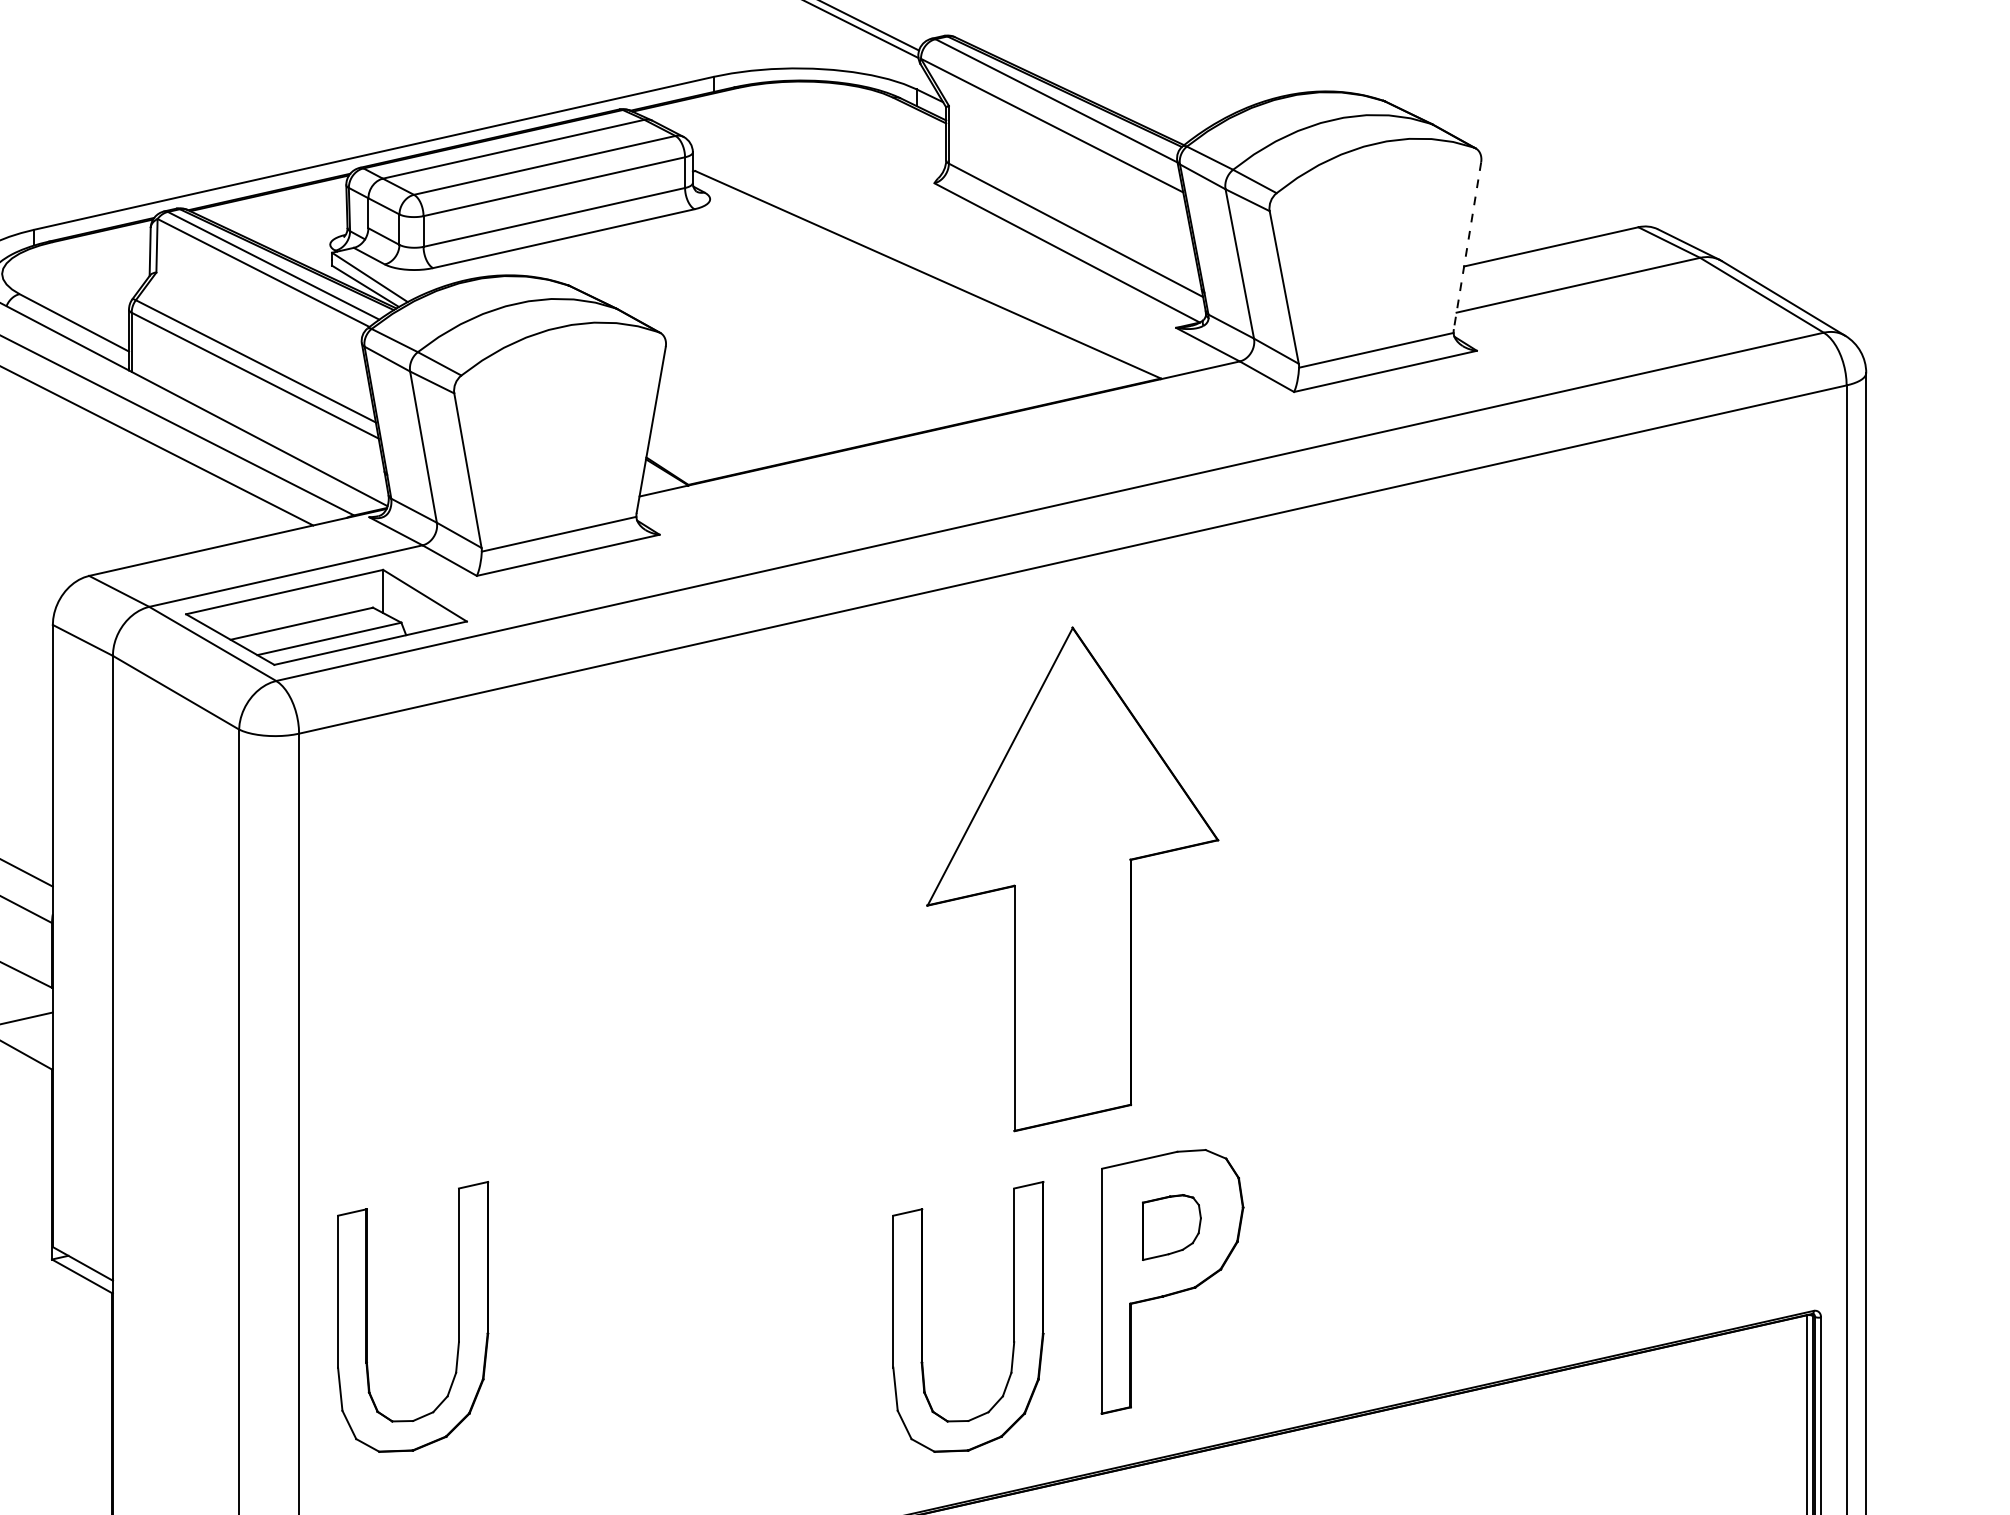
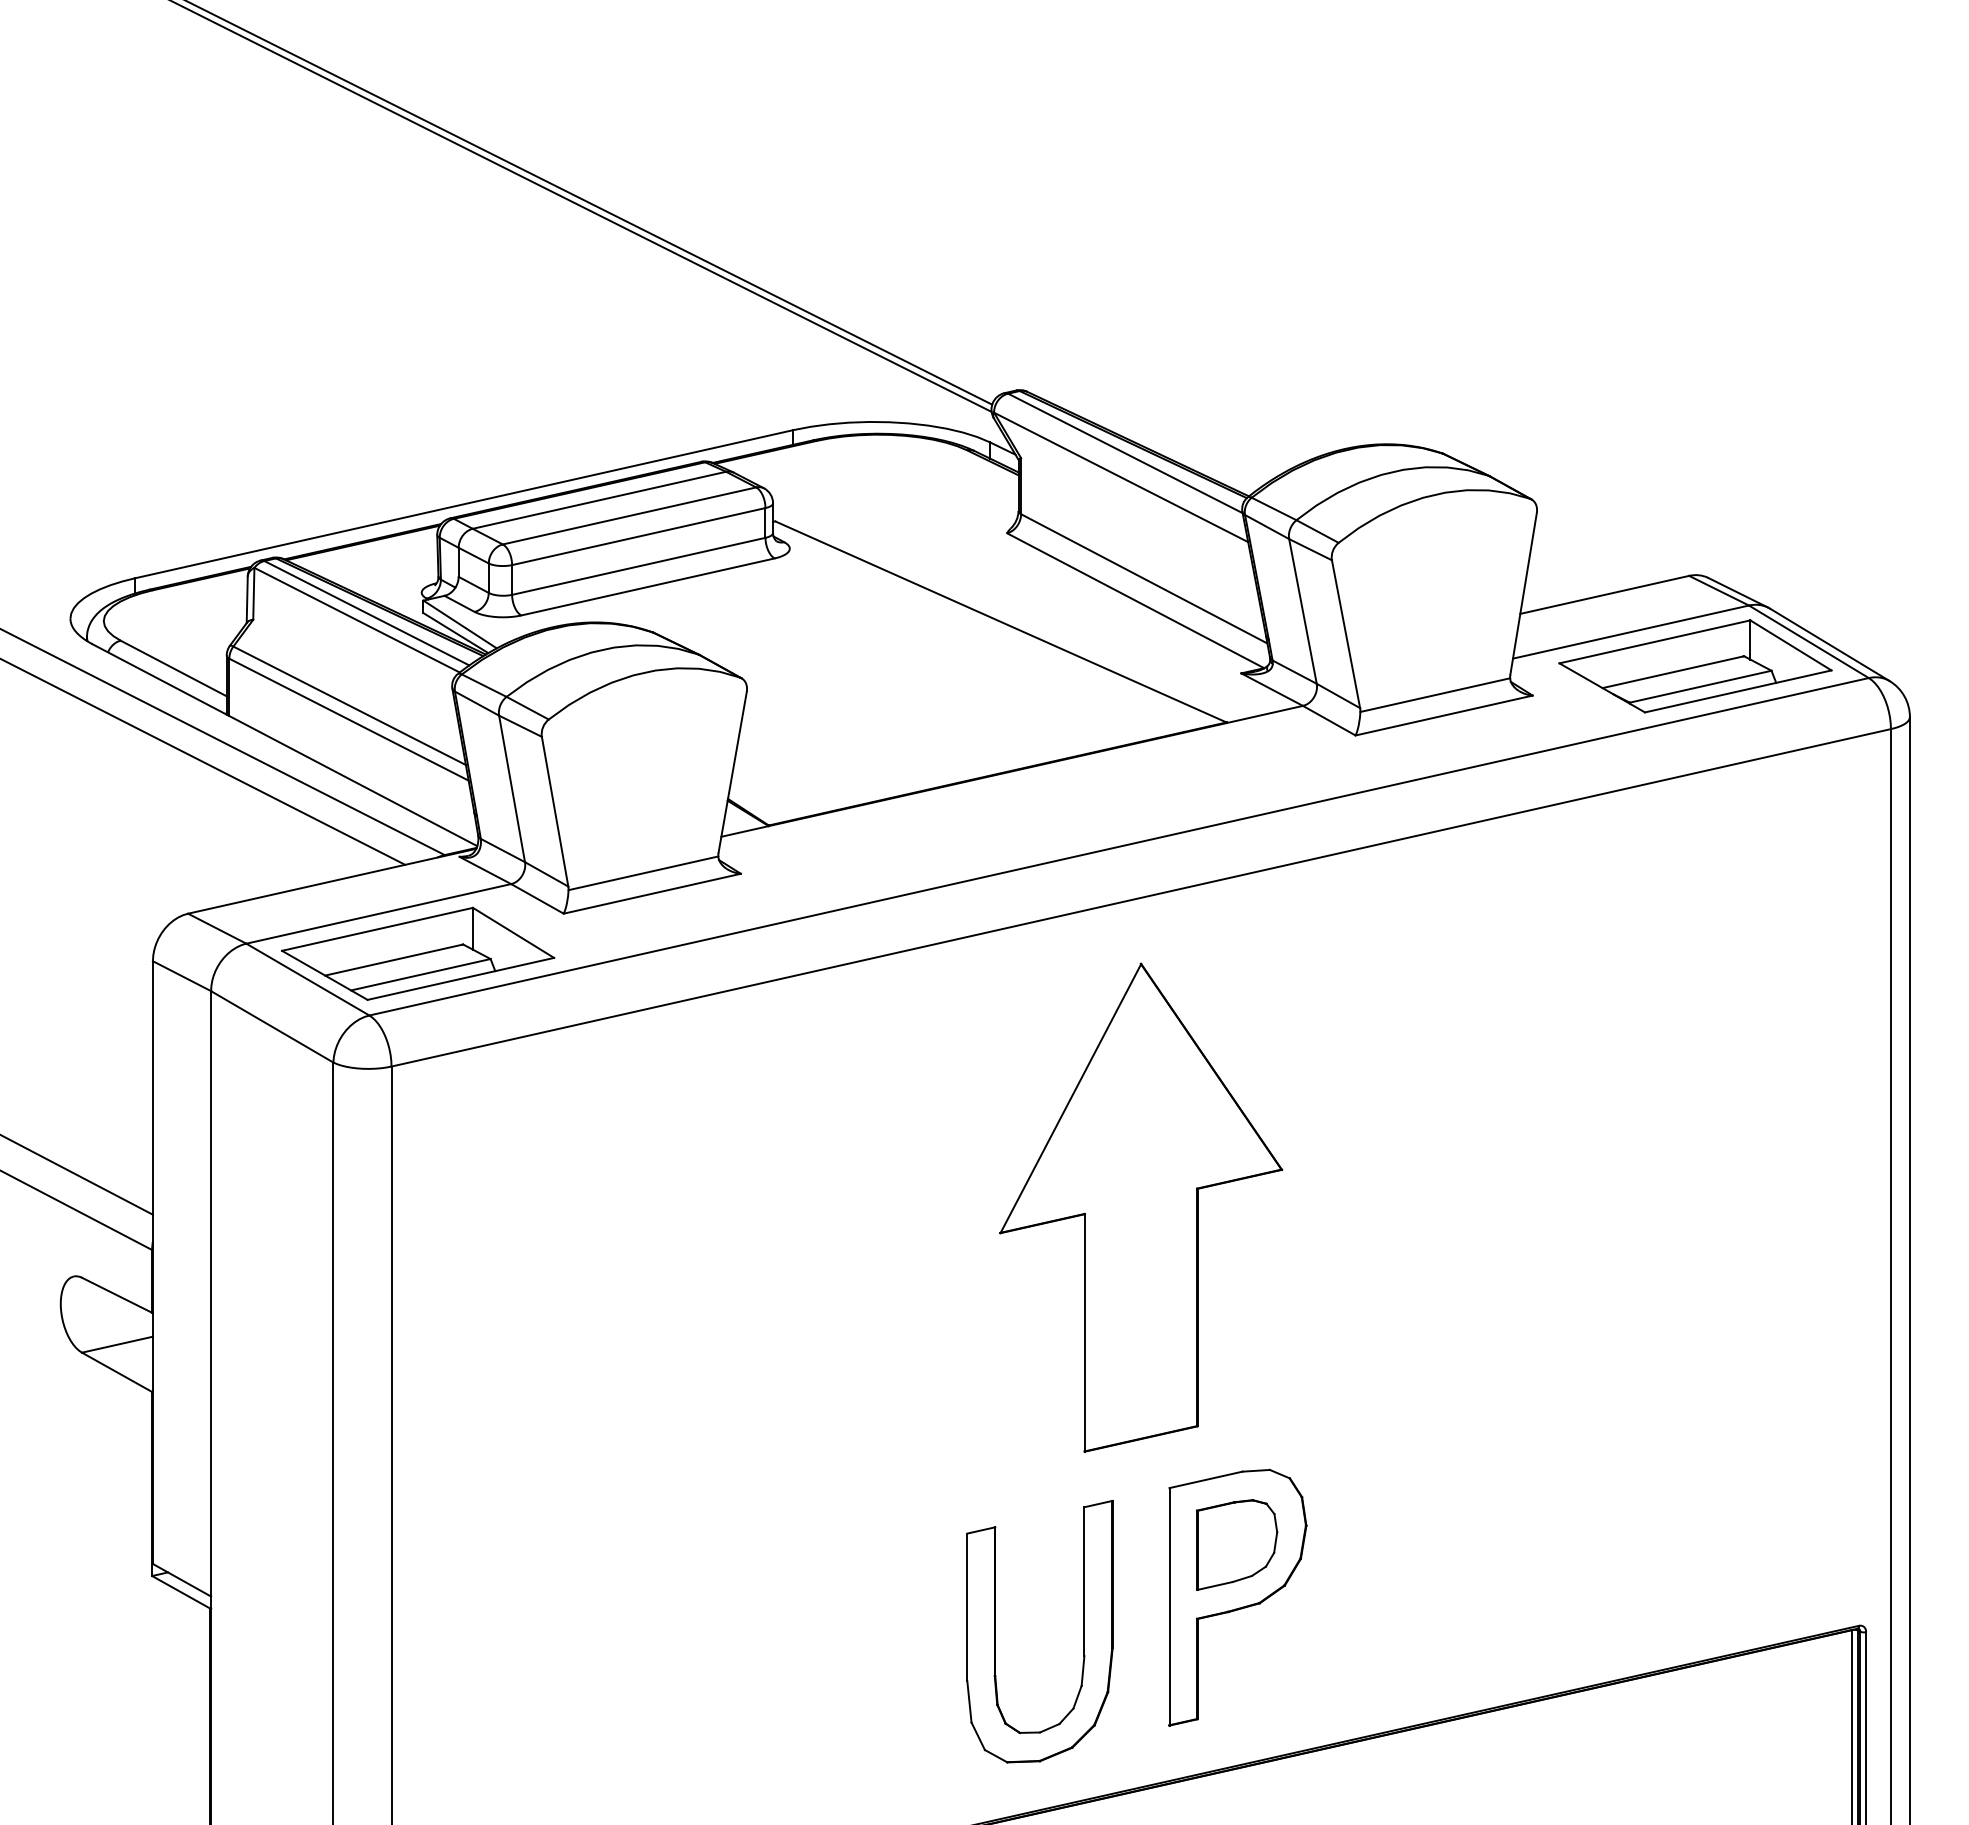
line: (1467, 245) -> (1523, 593), dashed -> solid
part: (1644, 320) -> (1695, 666), added
part: (1172, 1226) -> (1237, 1544), size x1.43
part: (367, 1316) -> (457, 1631), removed

